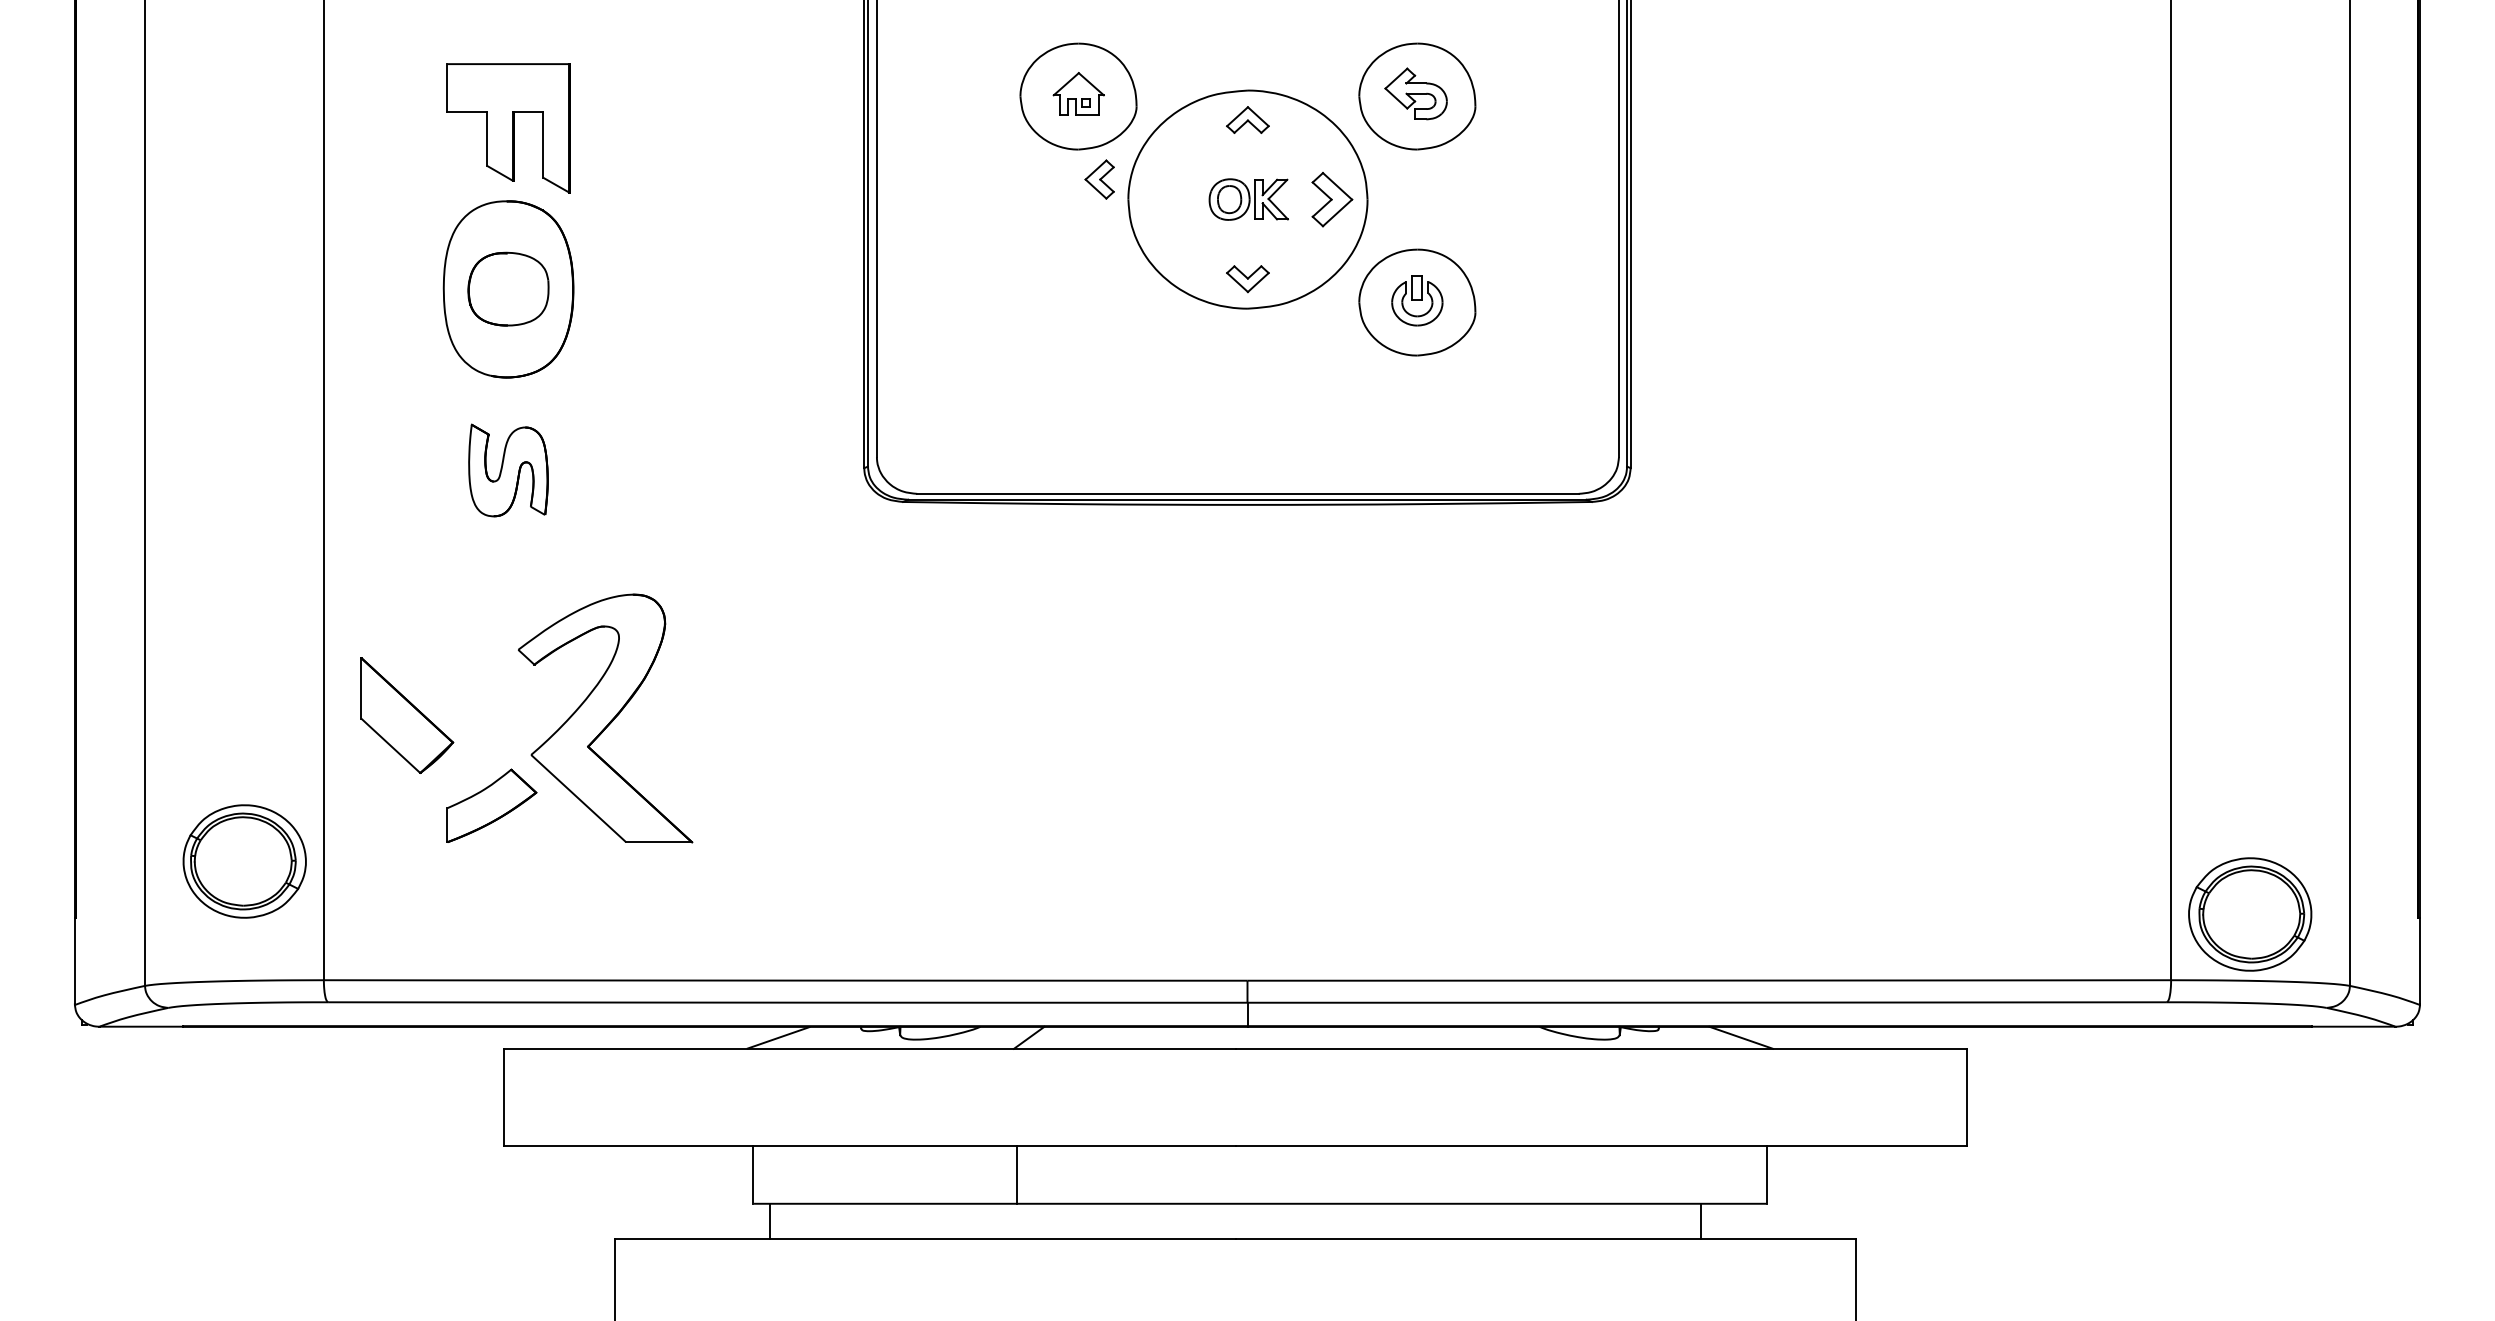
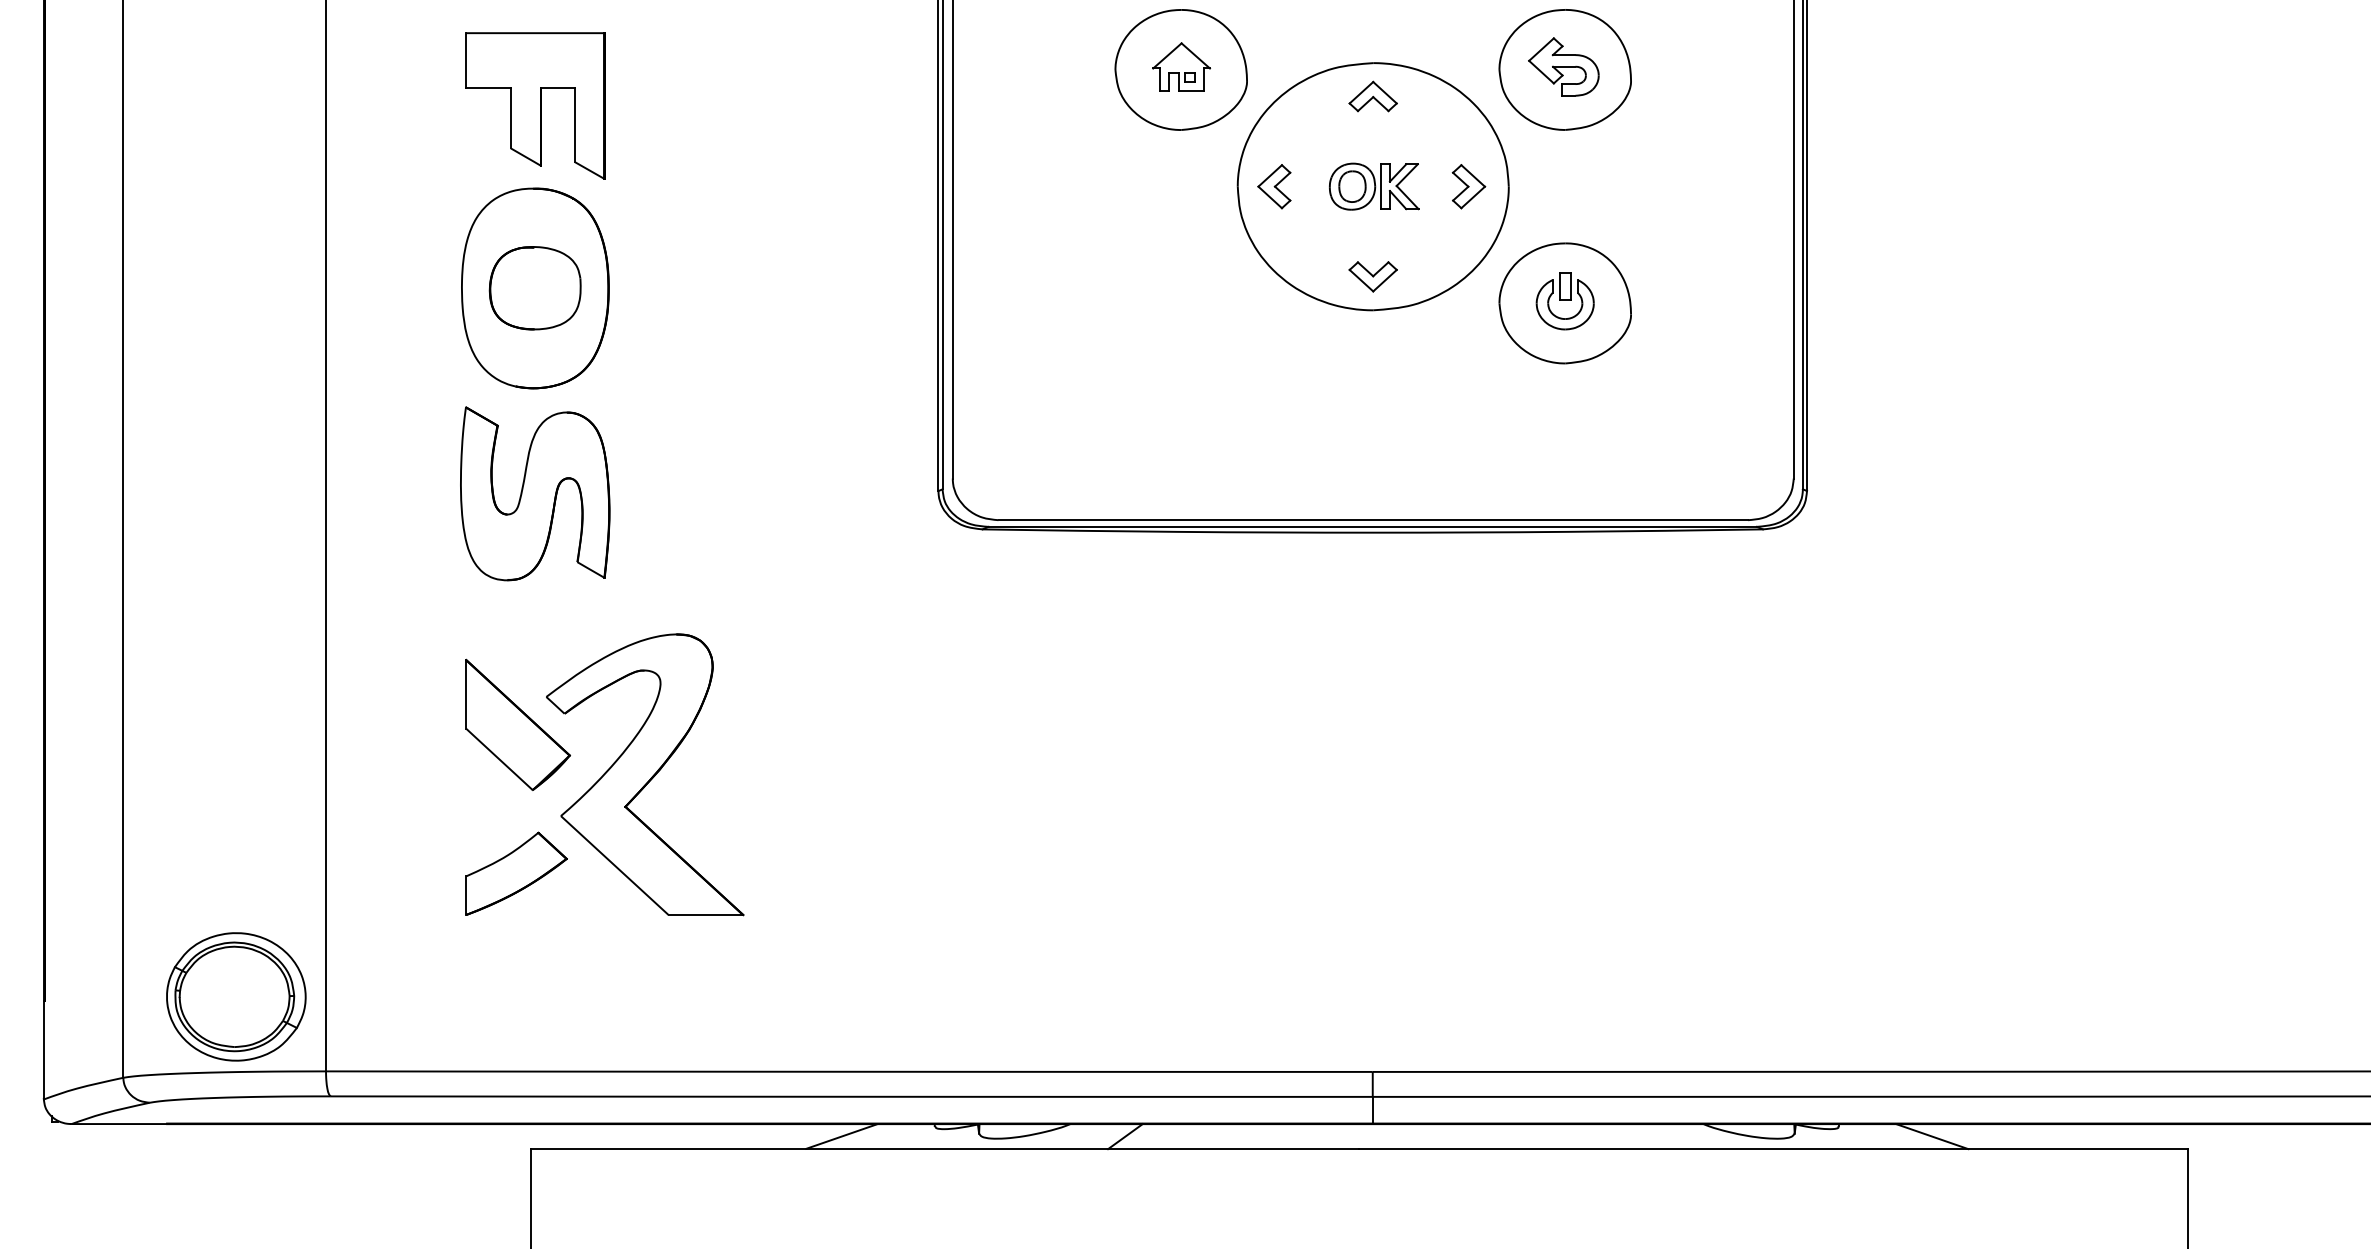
part: (1099, 179) -> (1274, 186), moved
part: (1332, 199) -> (1469, 186), size x0.71
part: (508, 470) -> (535, 493), size x1.67
part: (407, 715) -> (518, 724), moved
part: (244, 861) -> (236, 996), moved

